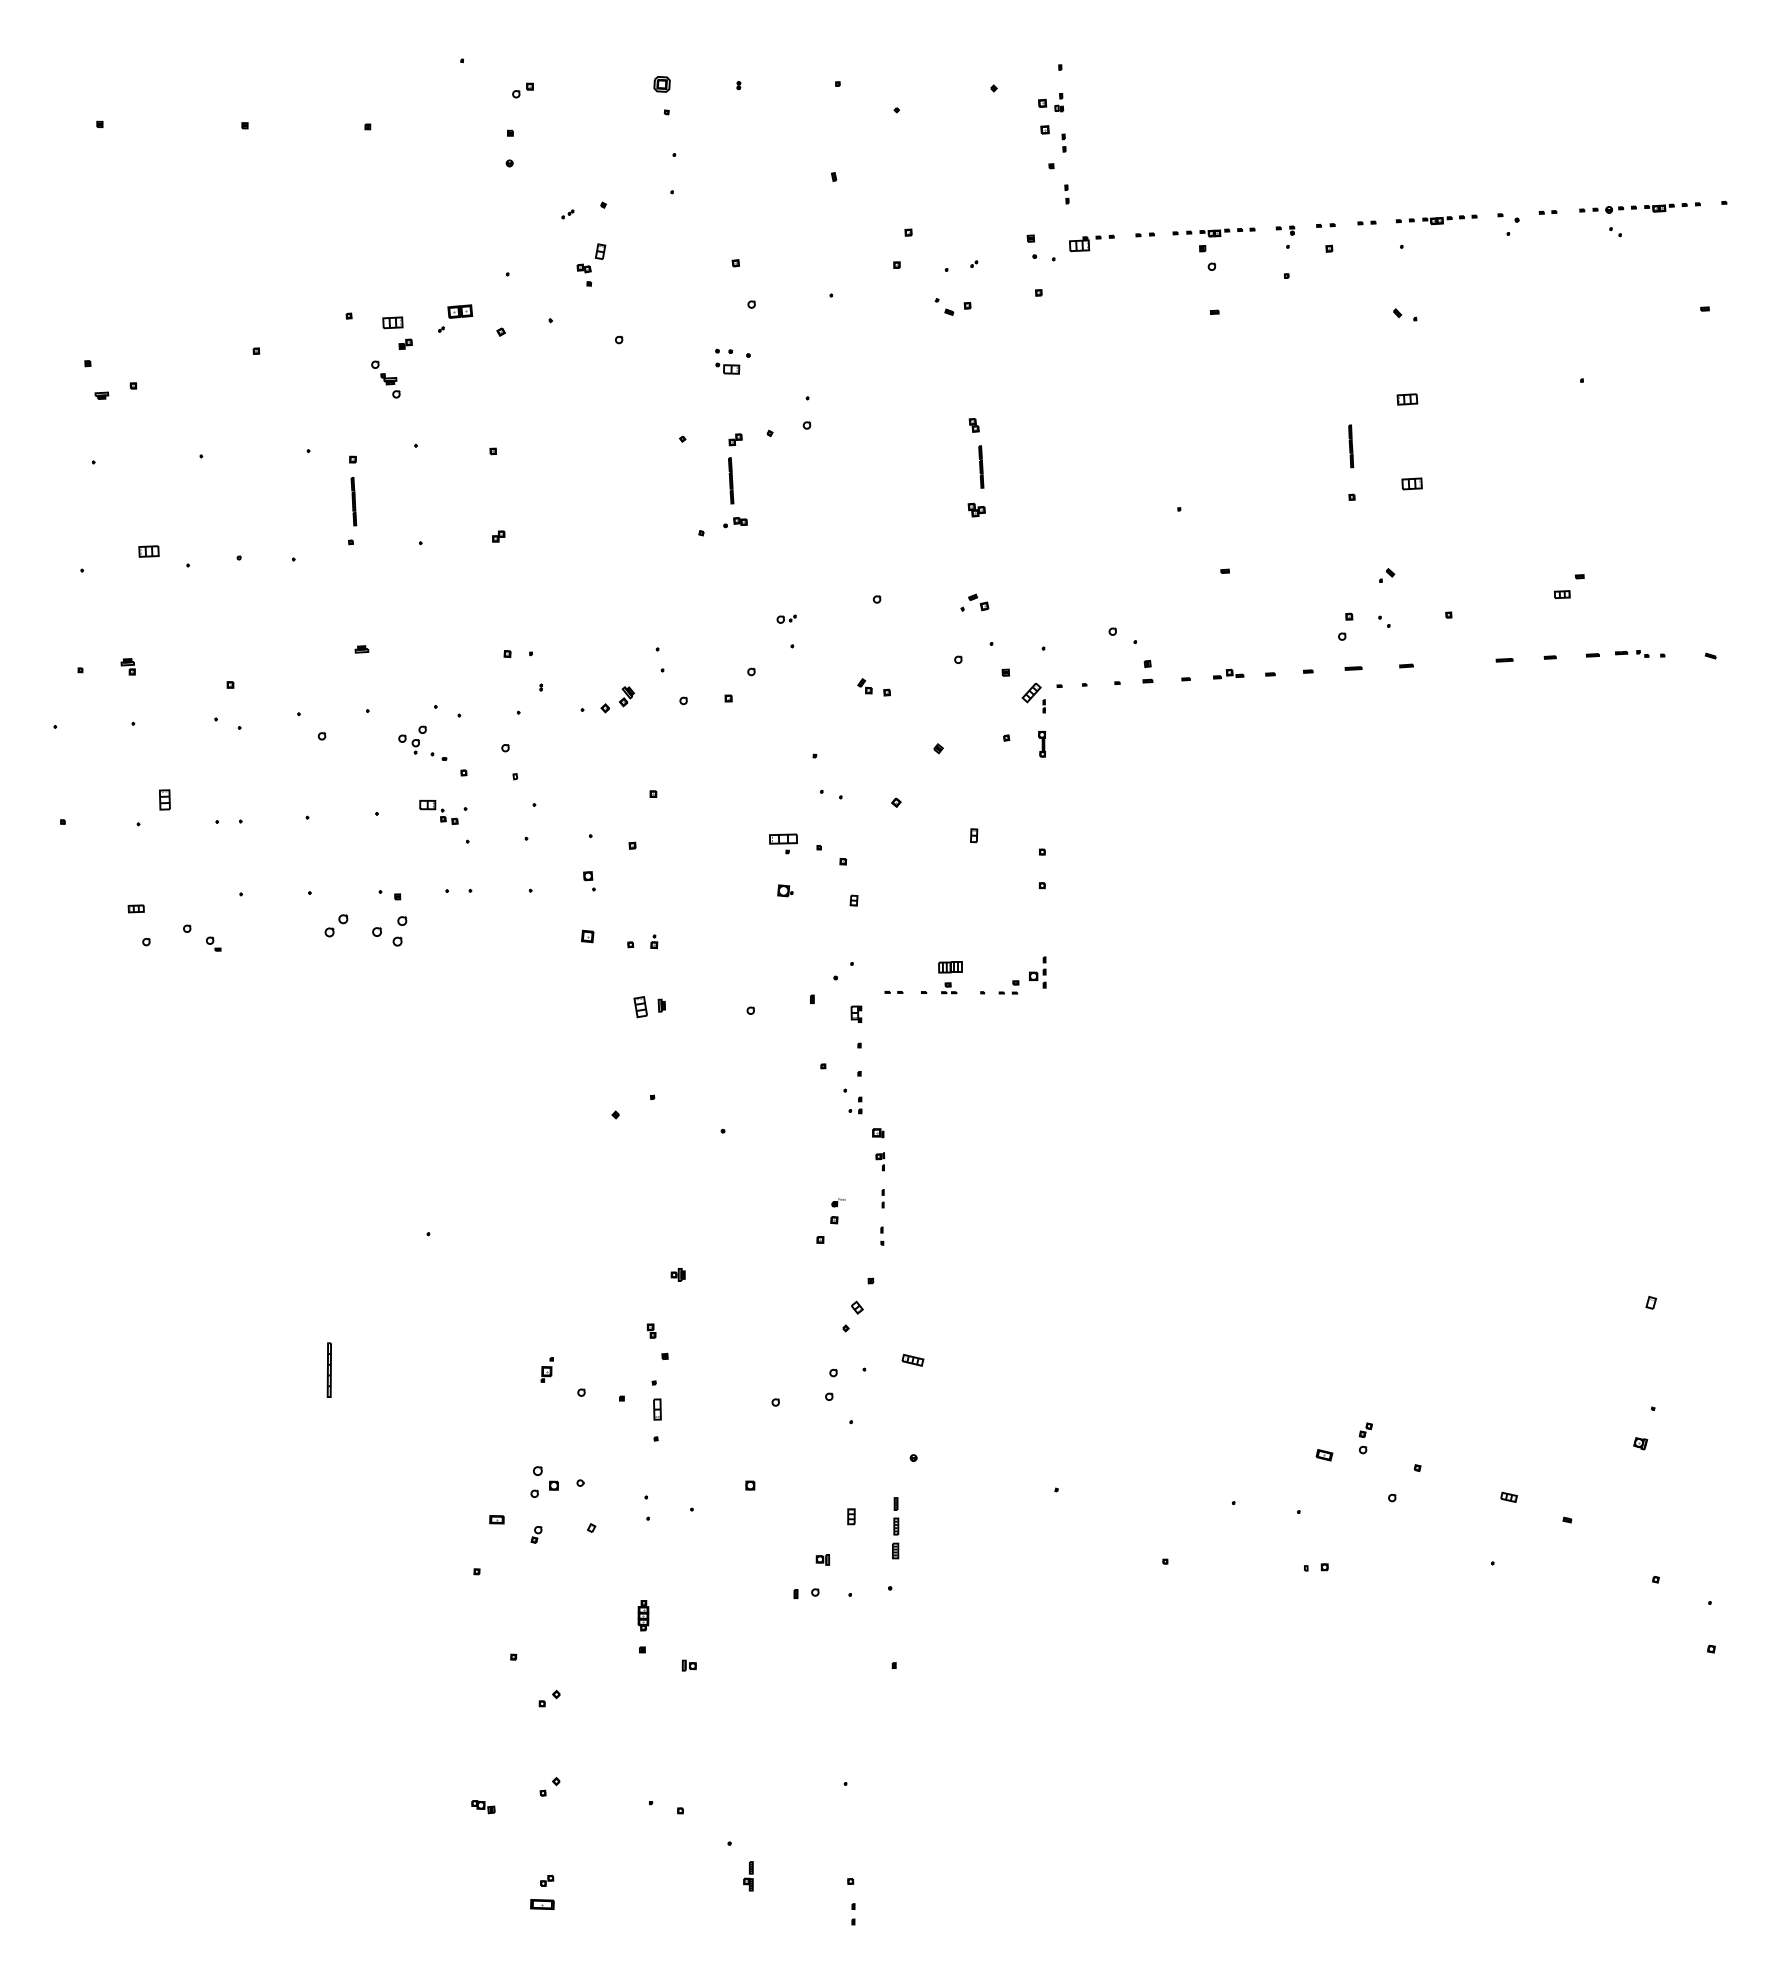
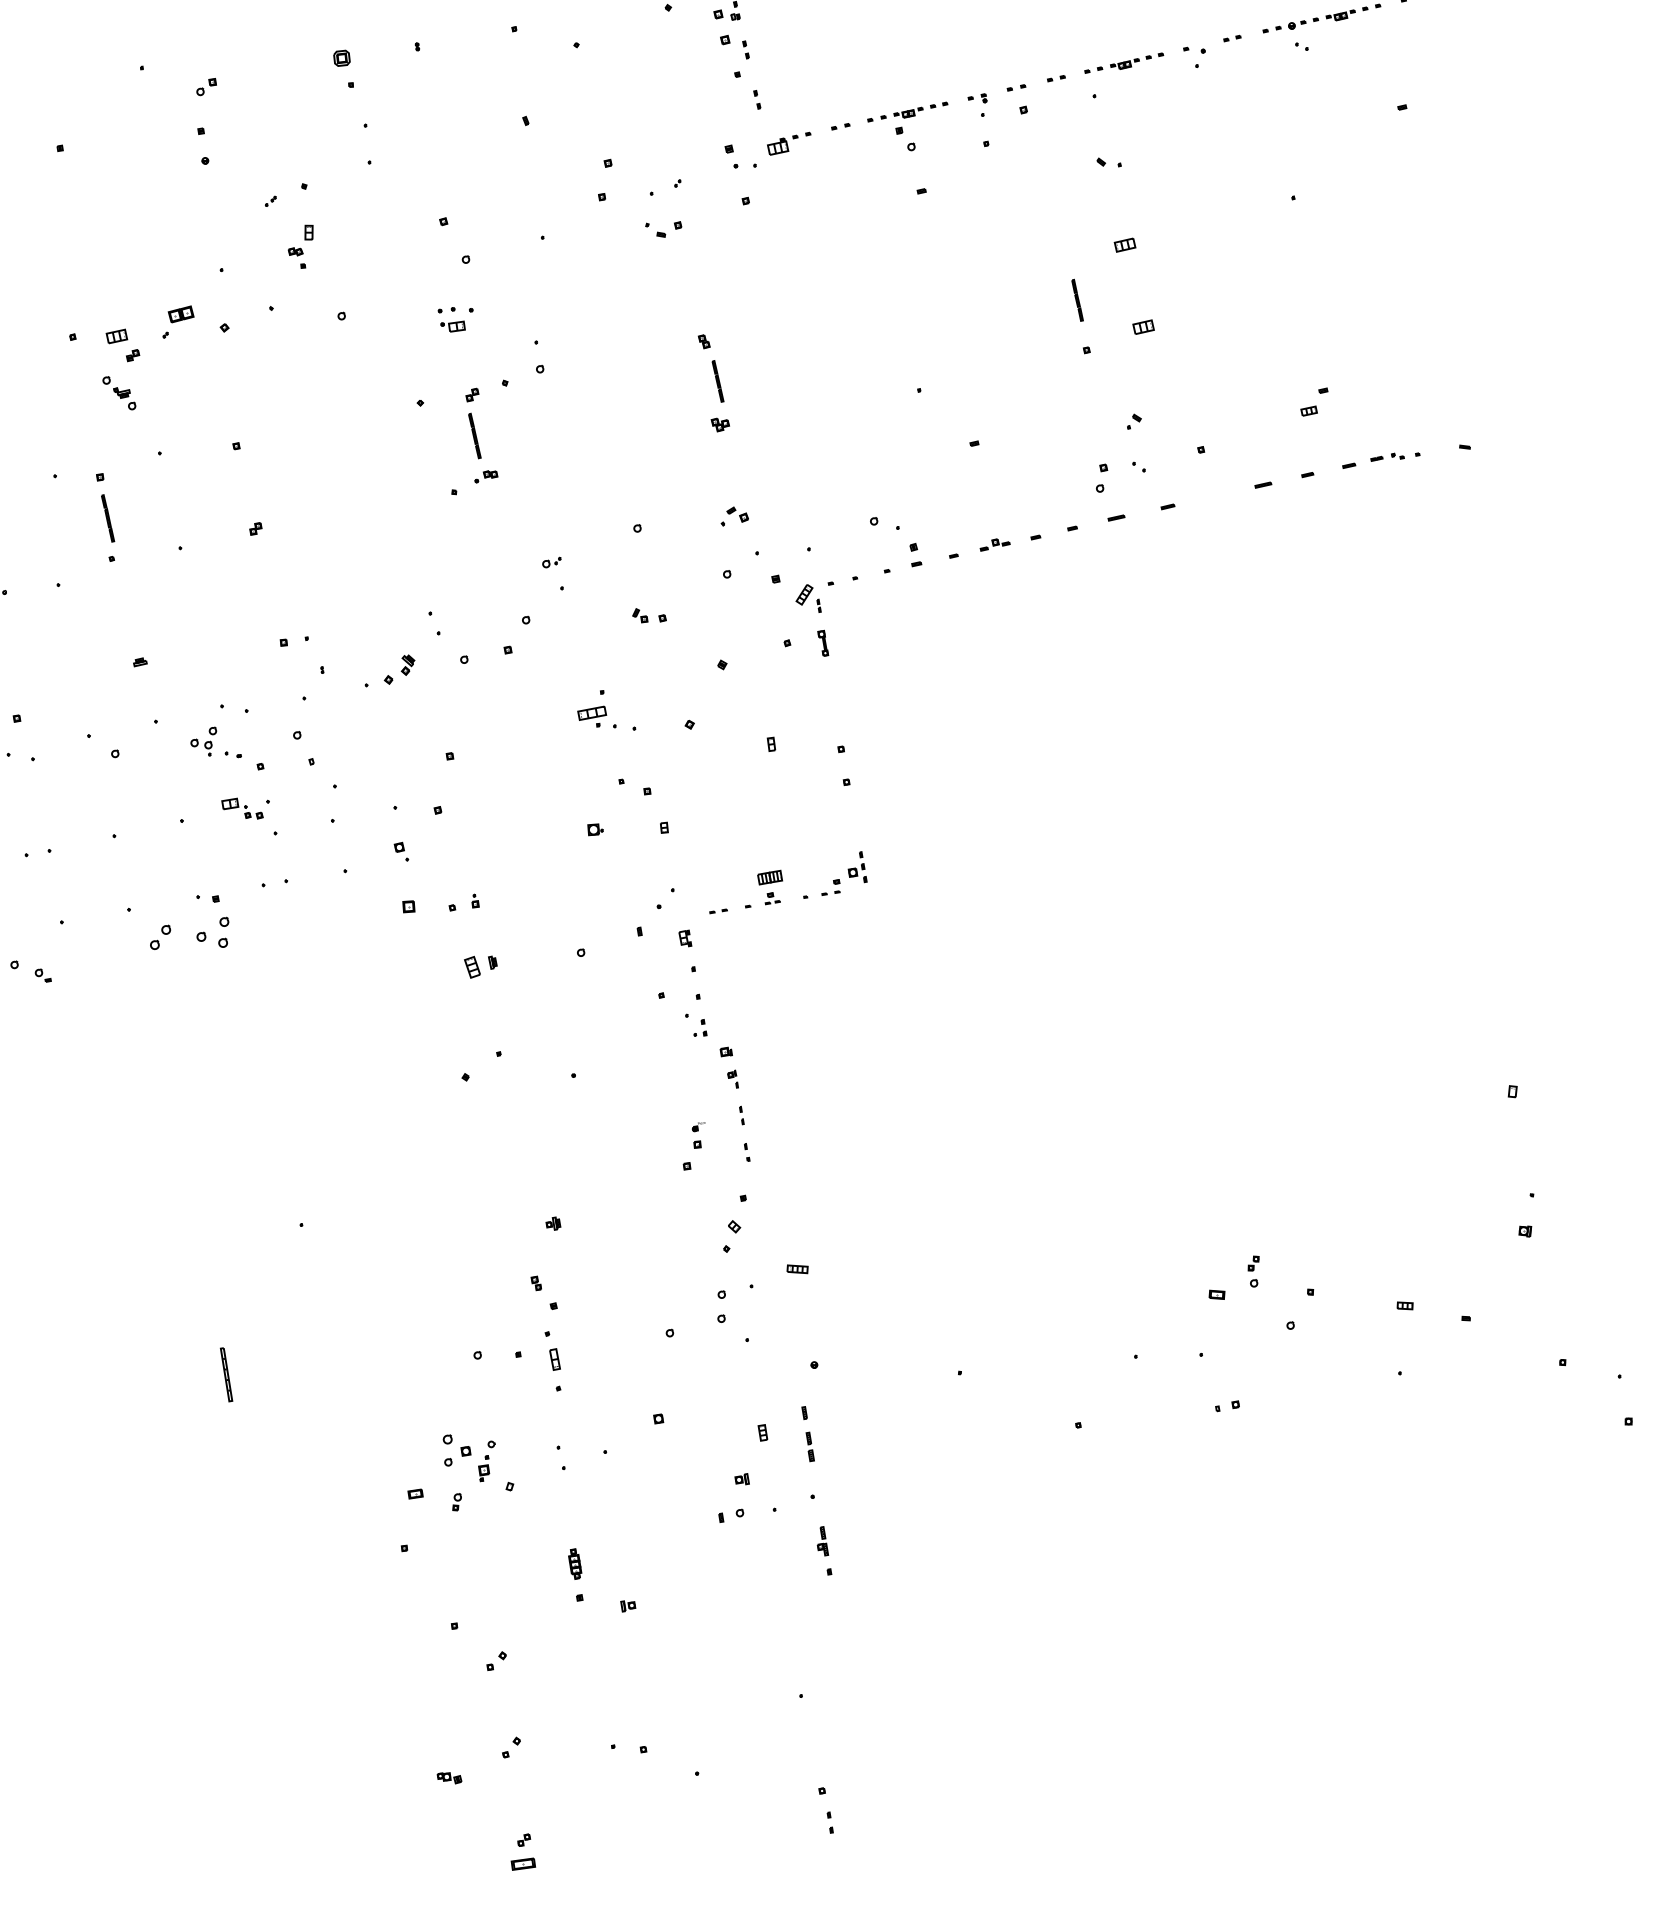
part: (783, 843) -> (592, 717), moved
part: (546, 1369) -> (483, 1468), moved
part: (895, 1538) -> (809, 1447), size x0.71
part: (748, 1876) -> (821, 1541), moved

